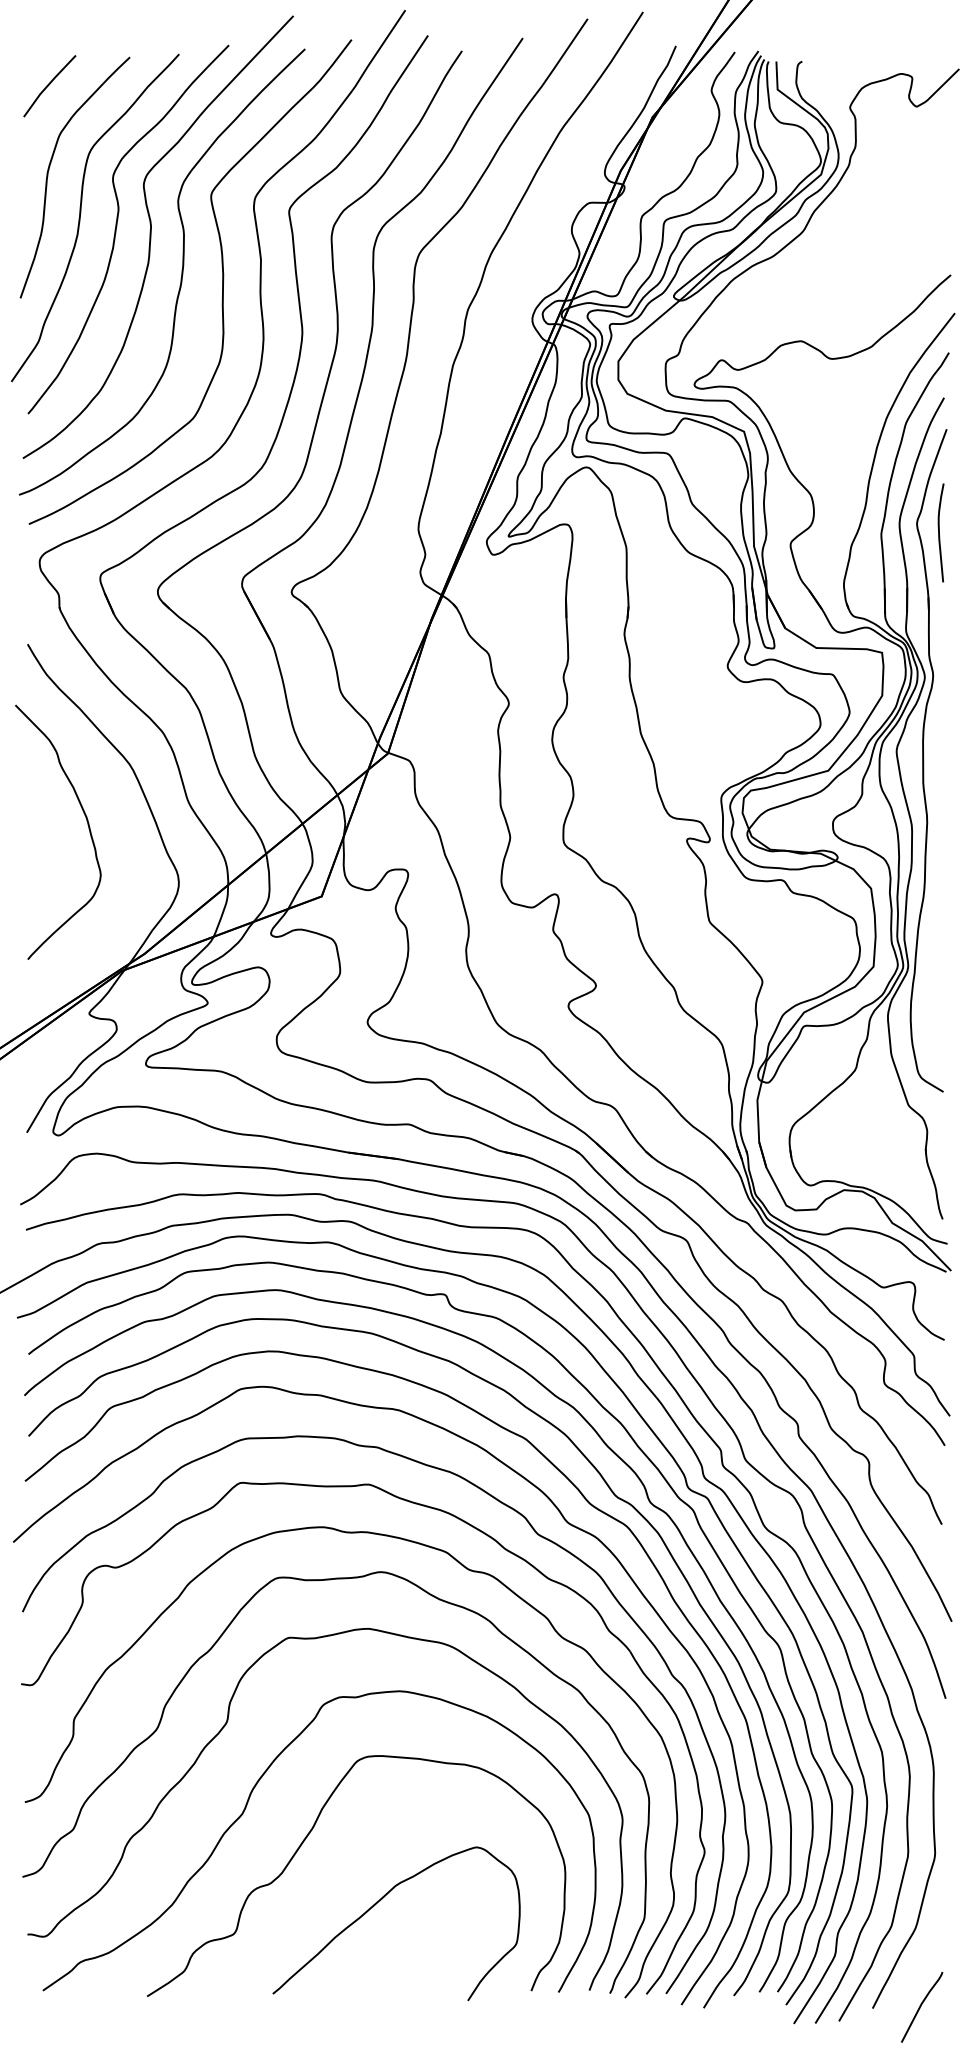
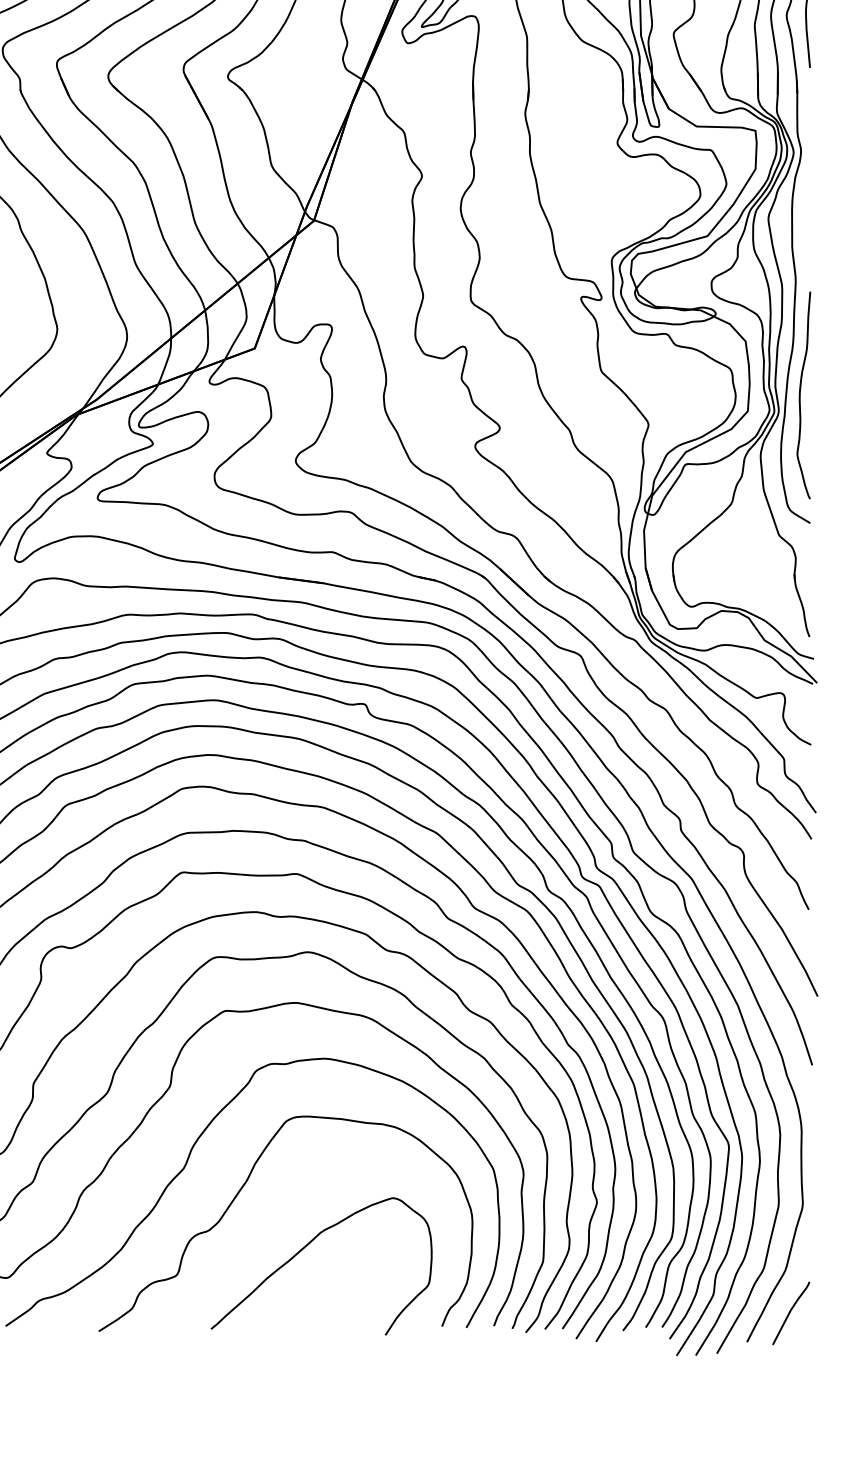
curve: (932, 948) -> (800, 395), added
curve: (921, 2006) -> (790, 1312), moved

